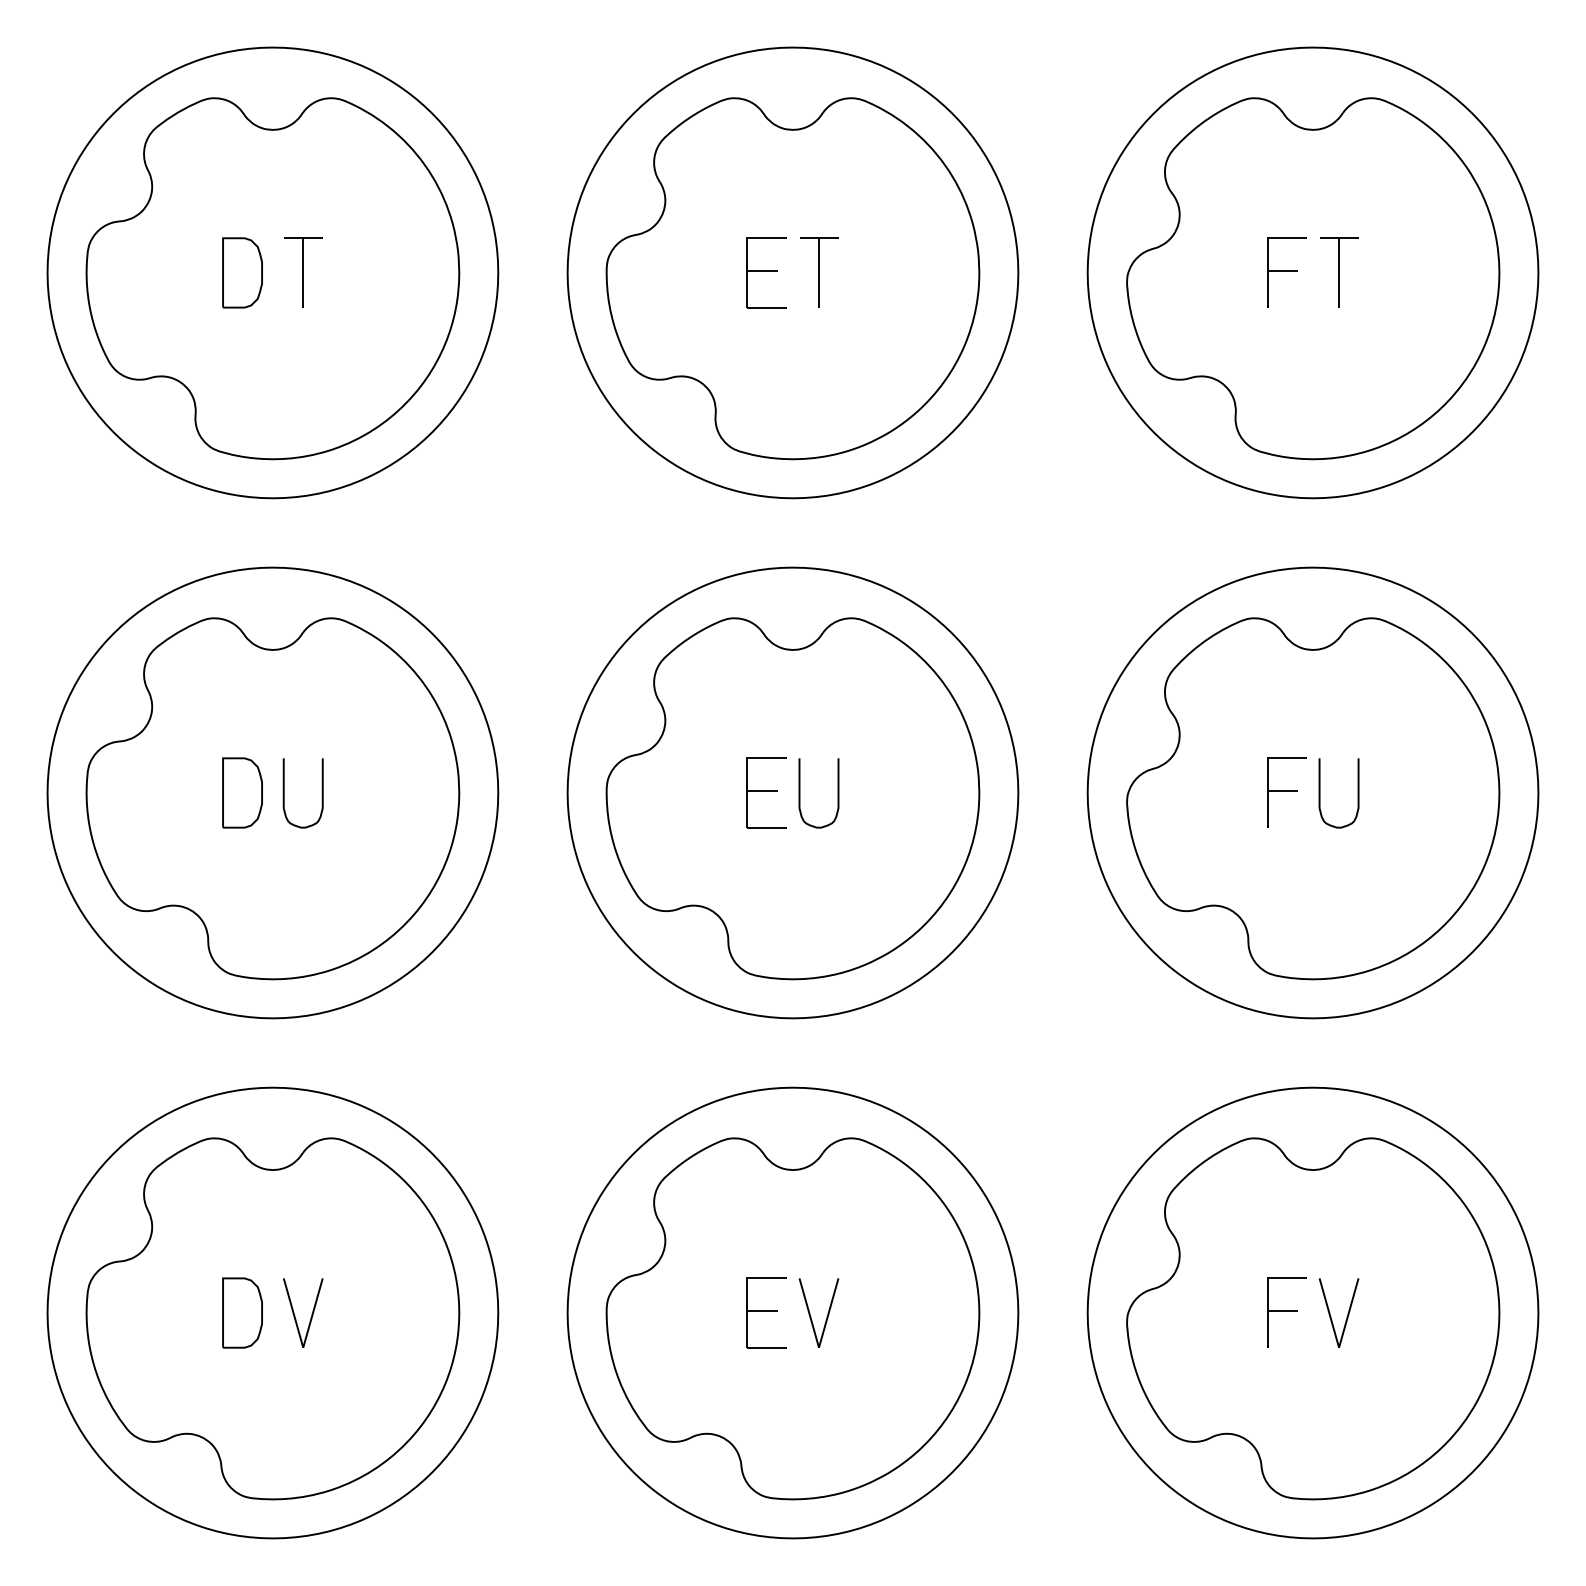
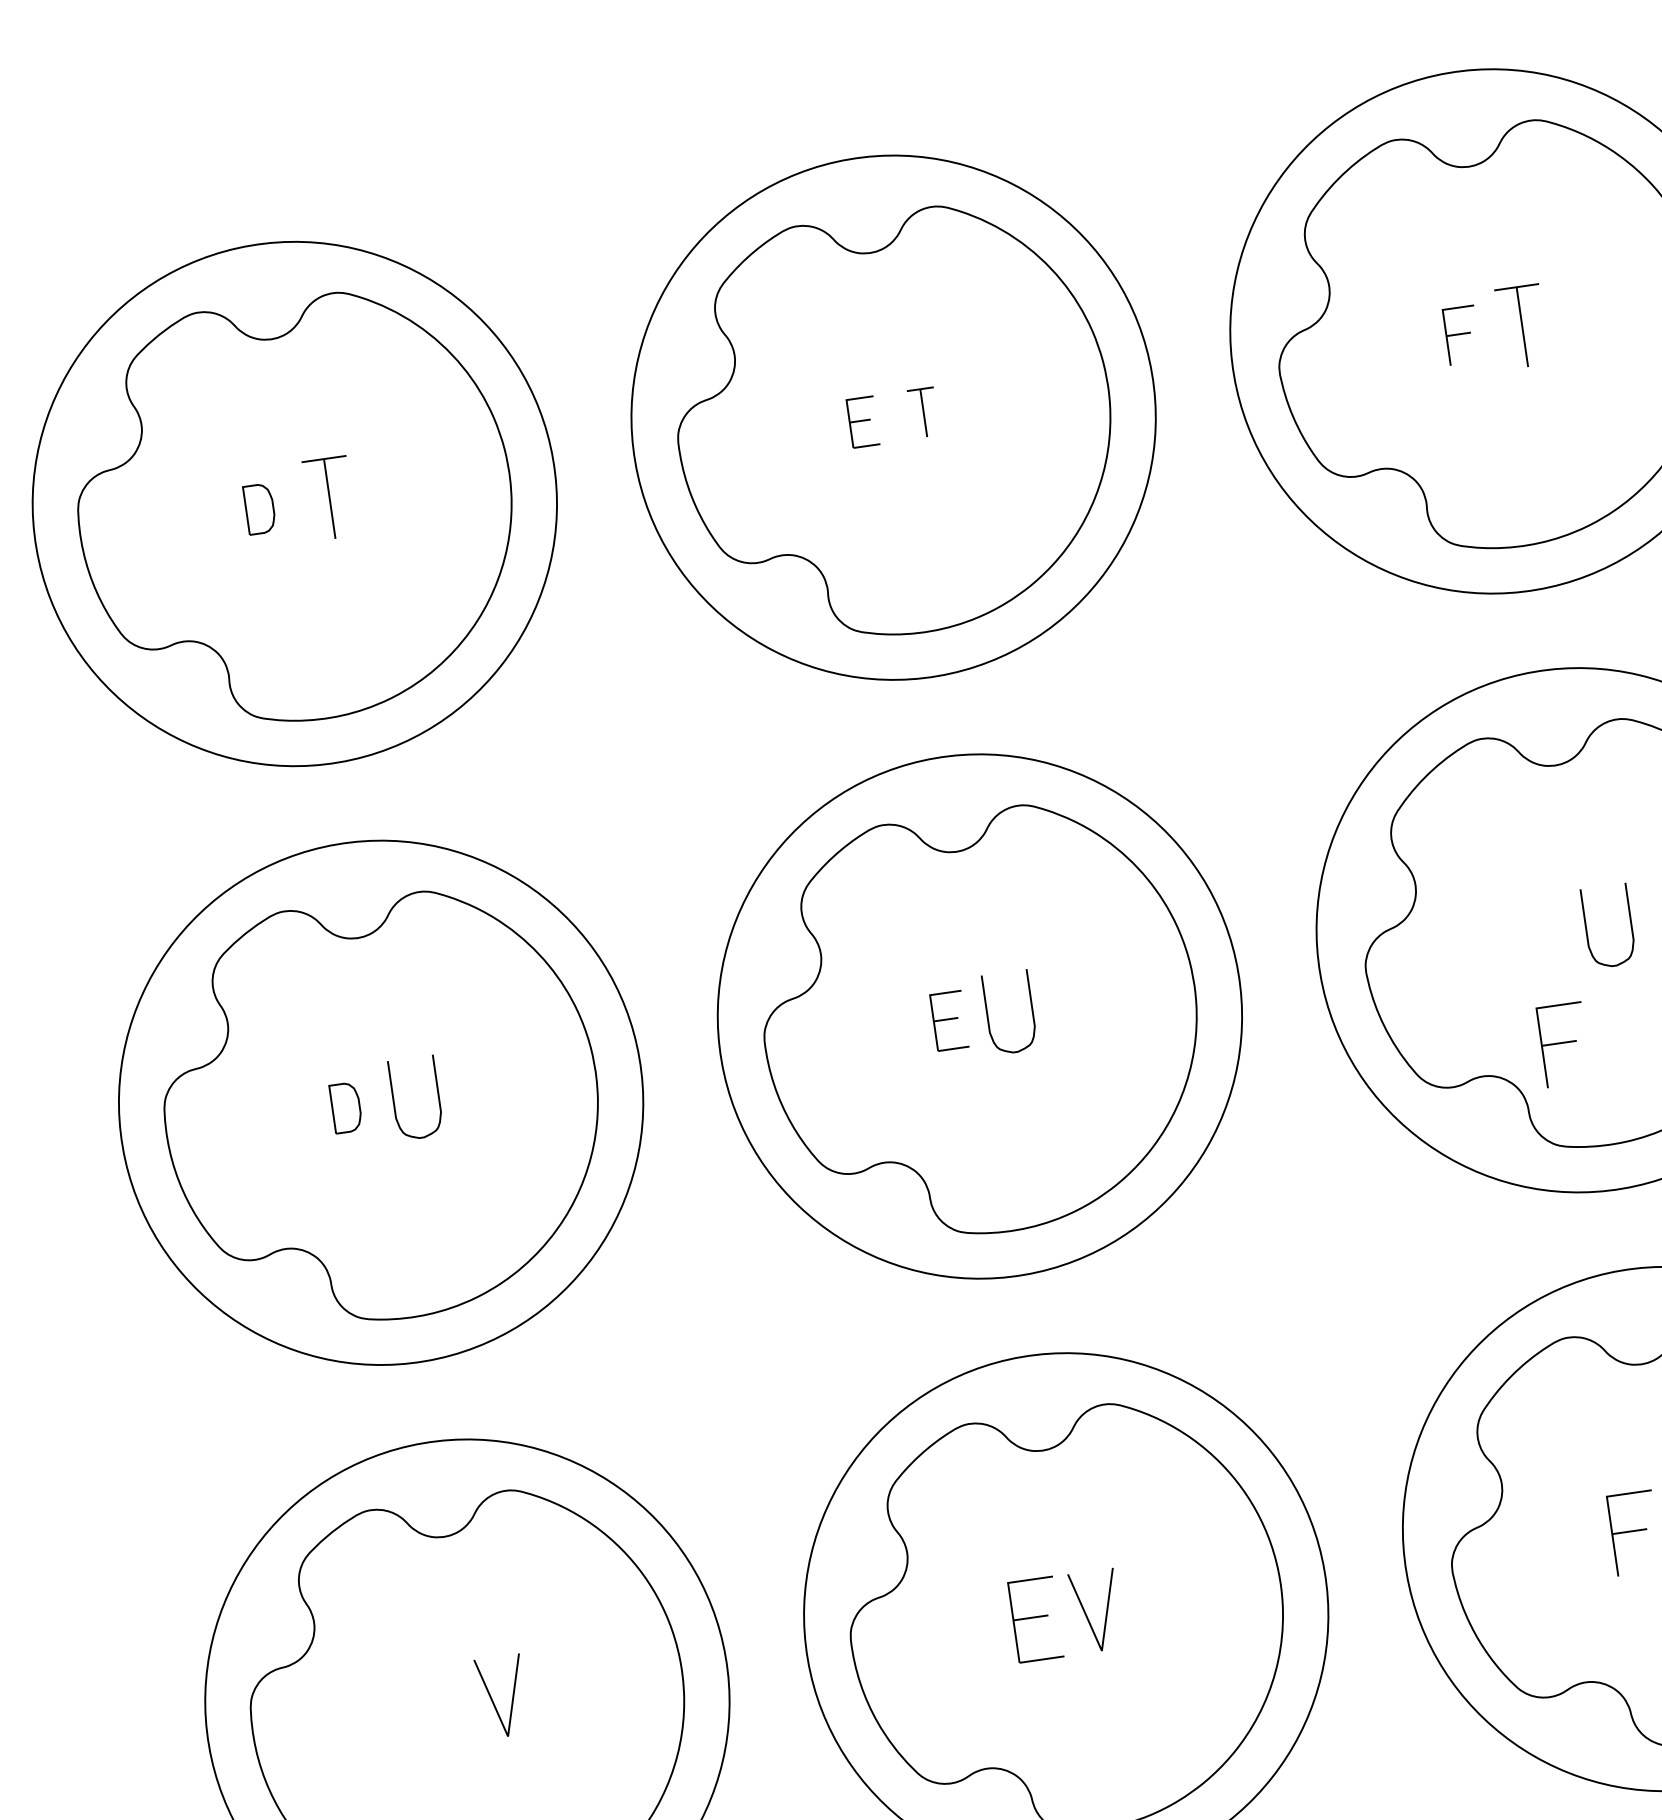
part: (242, 272) -> (259, 508), size x0.6
part: (766, 272) -> (863, 421), size x0.6
part: (819, 272) -> (924, 412), size x0.6
part: (1286, 272) -> (1461, 335), size x0.7
part: (242, 792) -> (346, 1107), size x0.6
part: (766, 792) -> (949, 1020), size x0.7
part: (1286, 792) -> (1564, 1044), moved
part: (242, 1312) -> (432, 1706), removed

